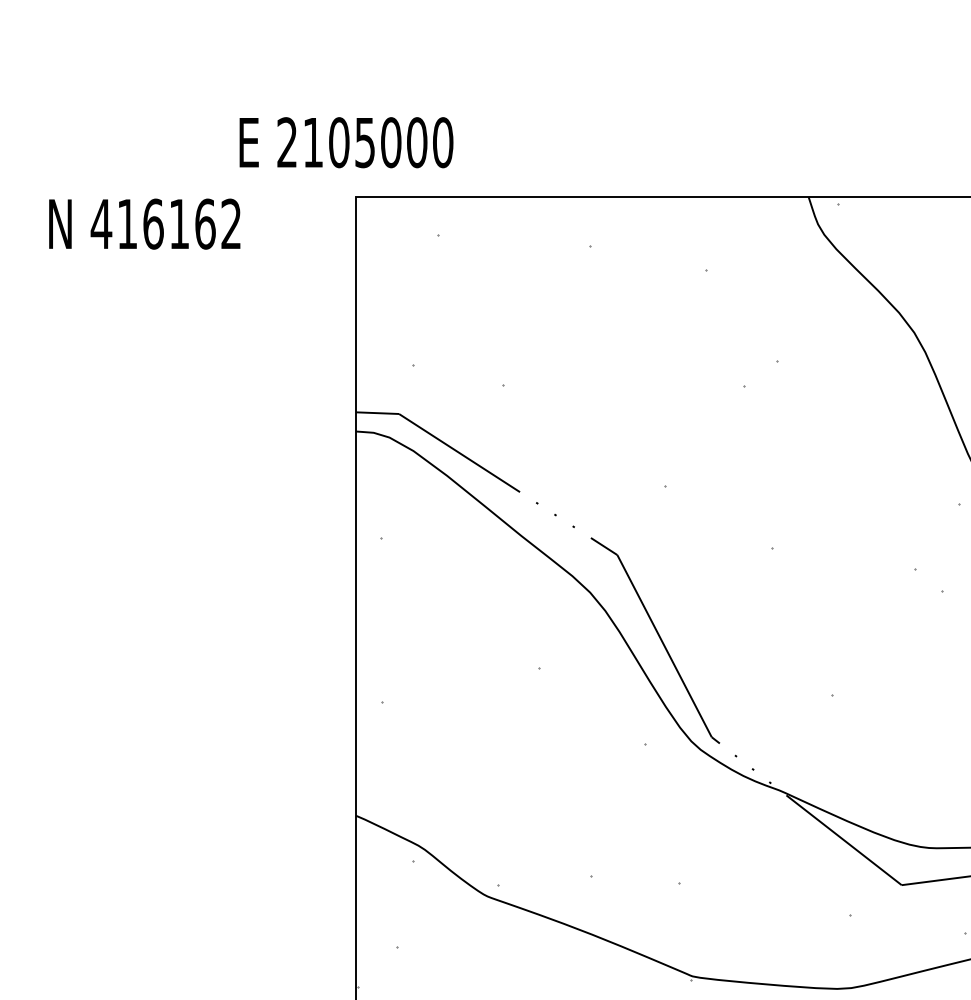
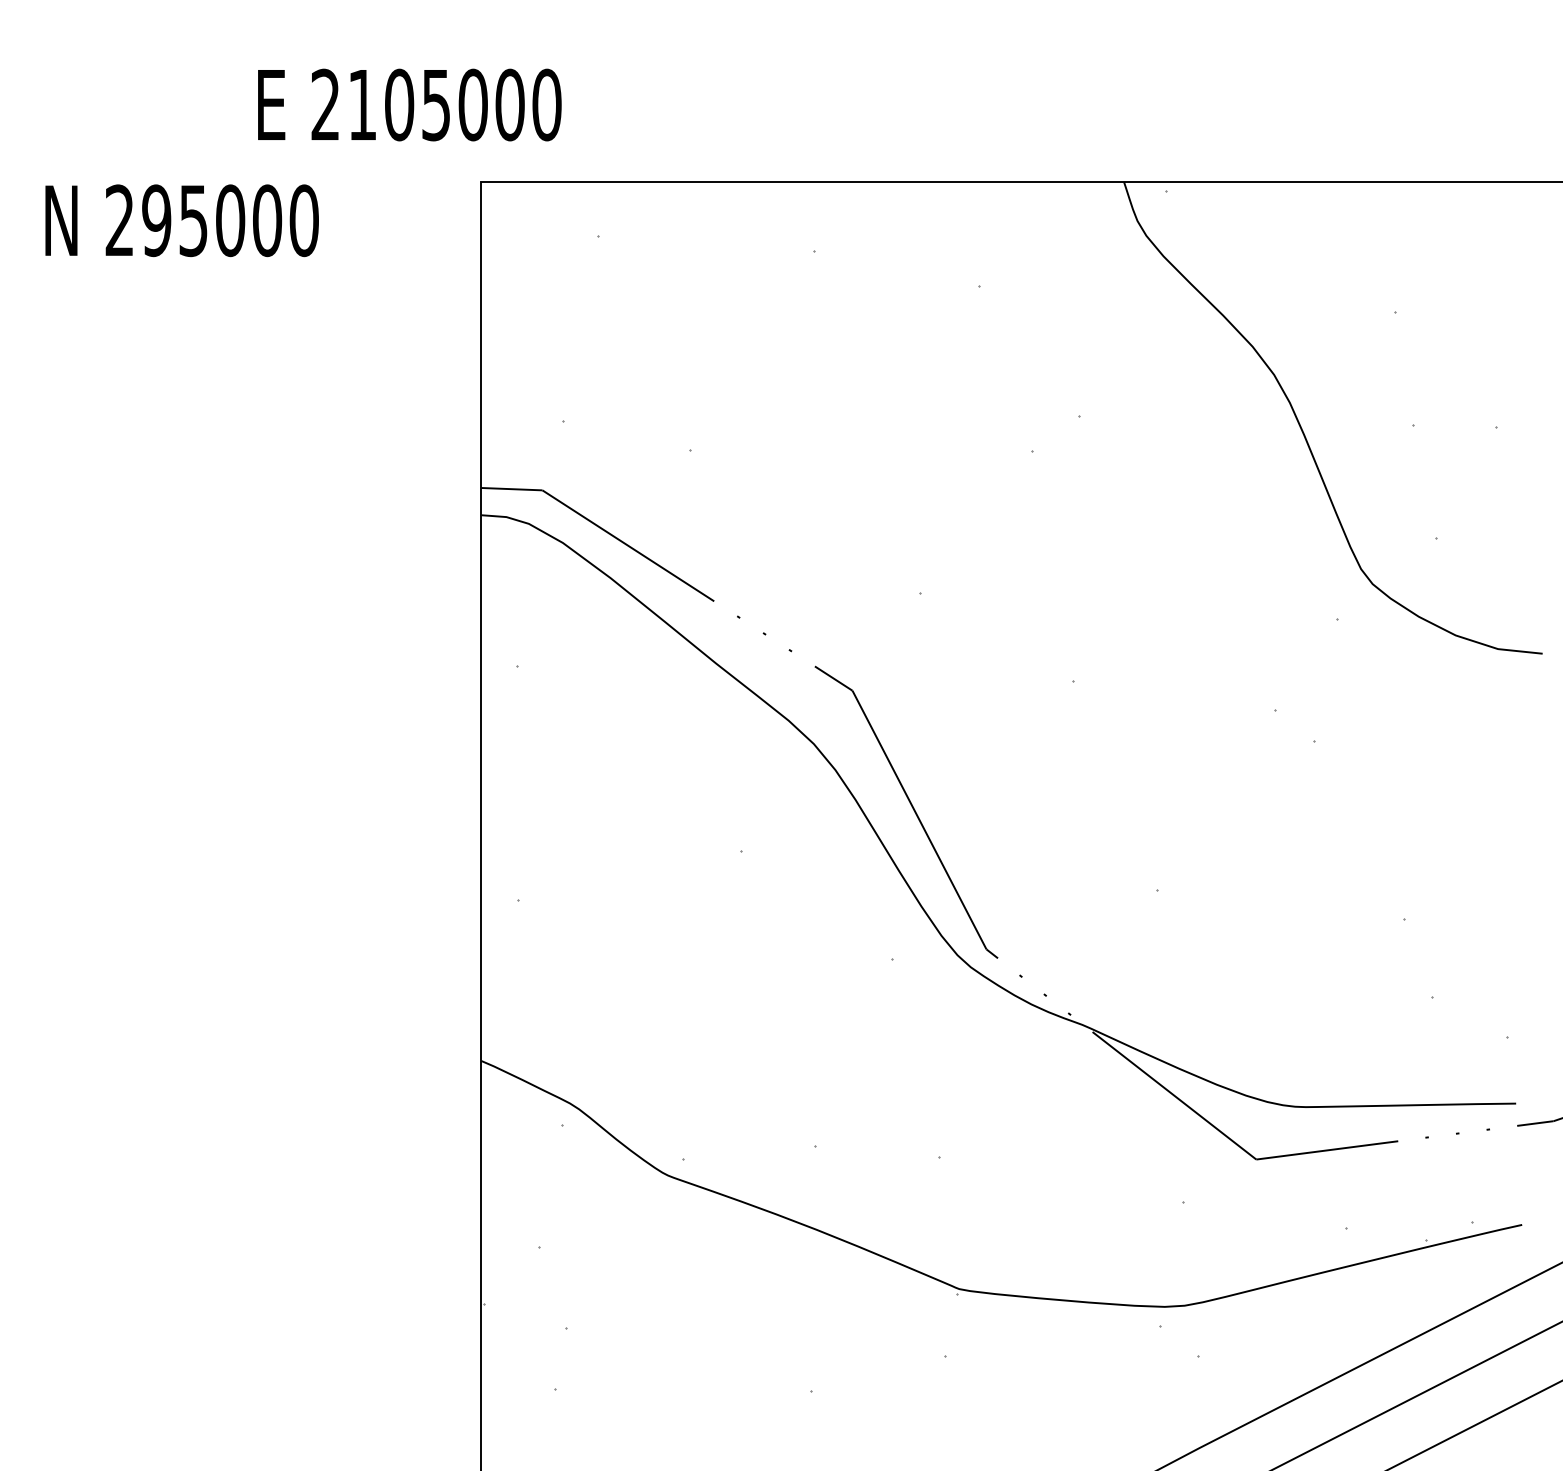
text: (346, 142) -> (409, 104), moved
text: (166, 223) -> (211, 220), 416162 -> 295000

